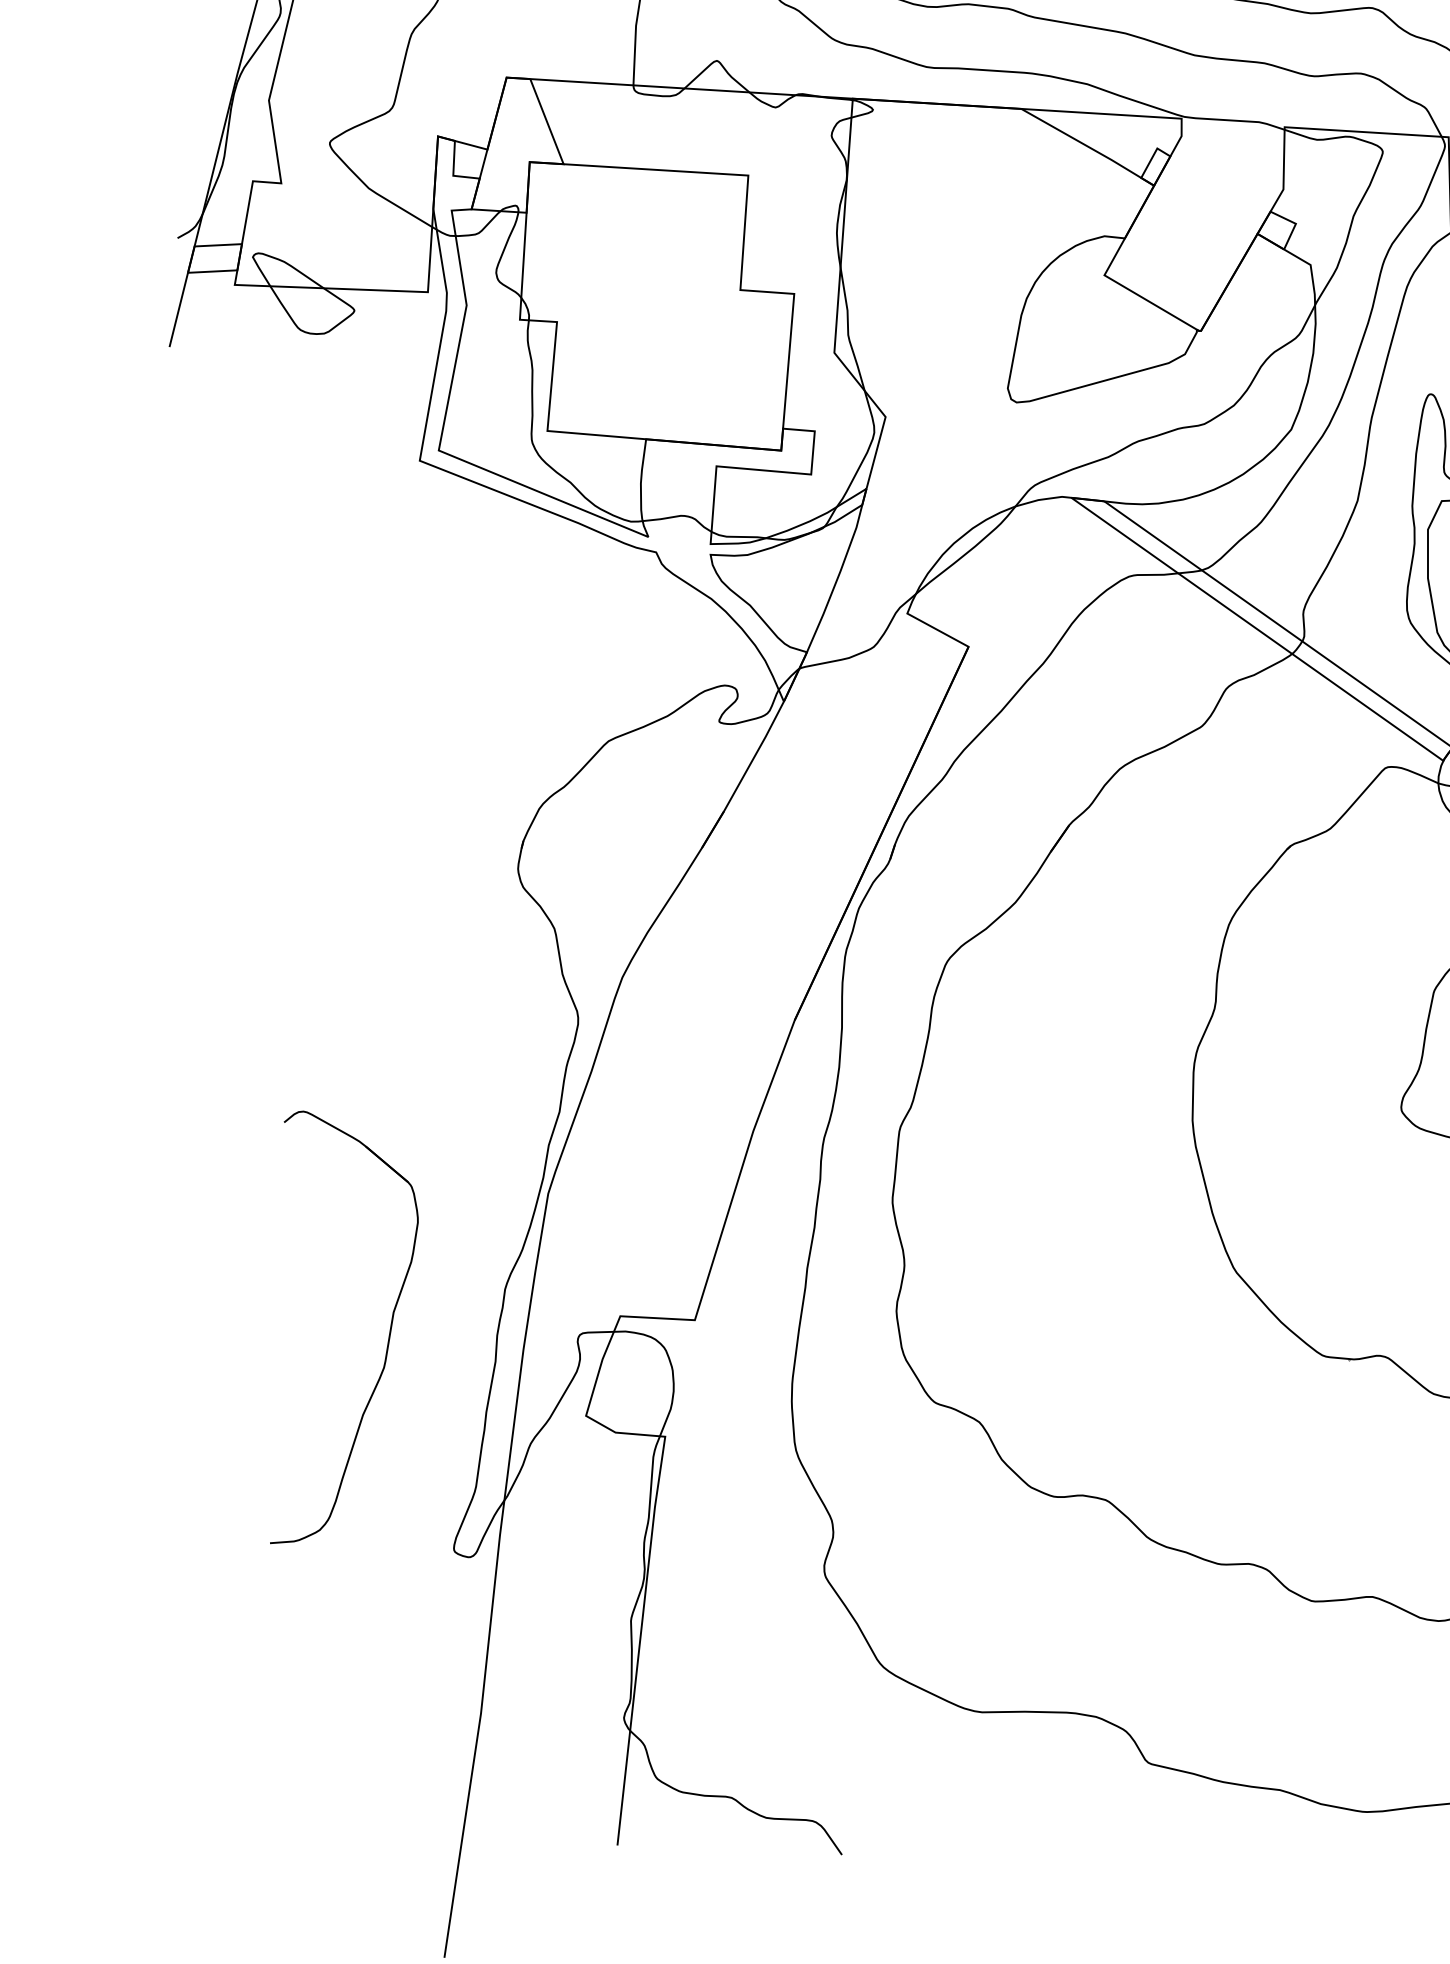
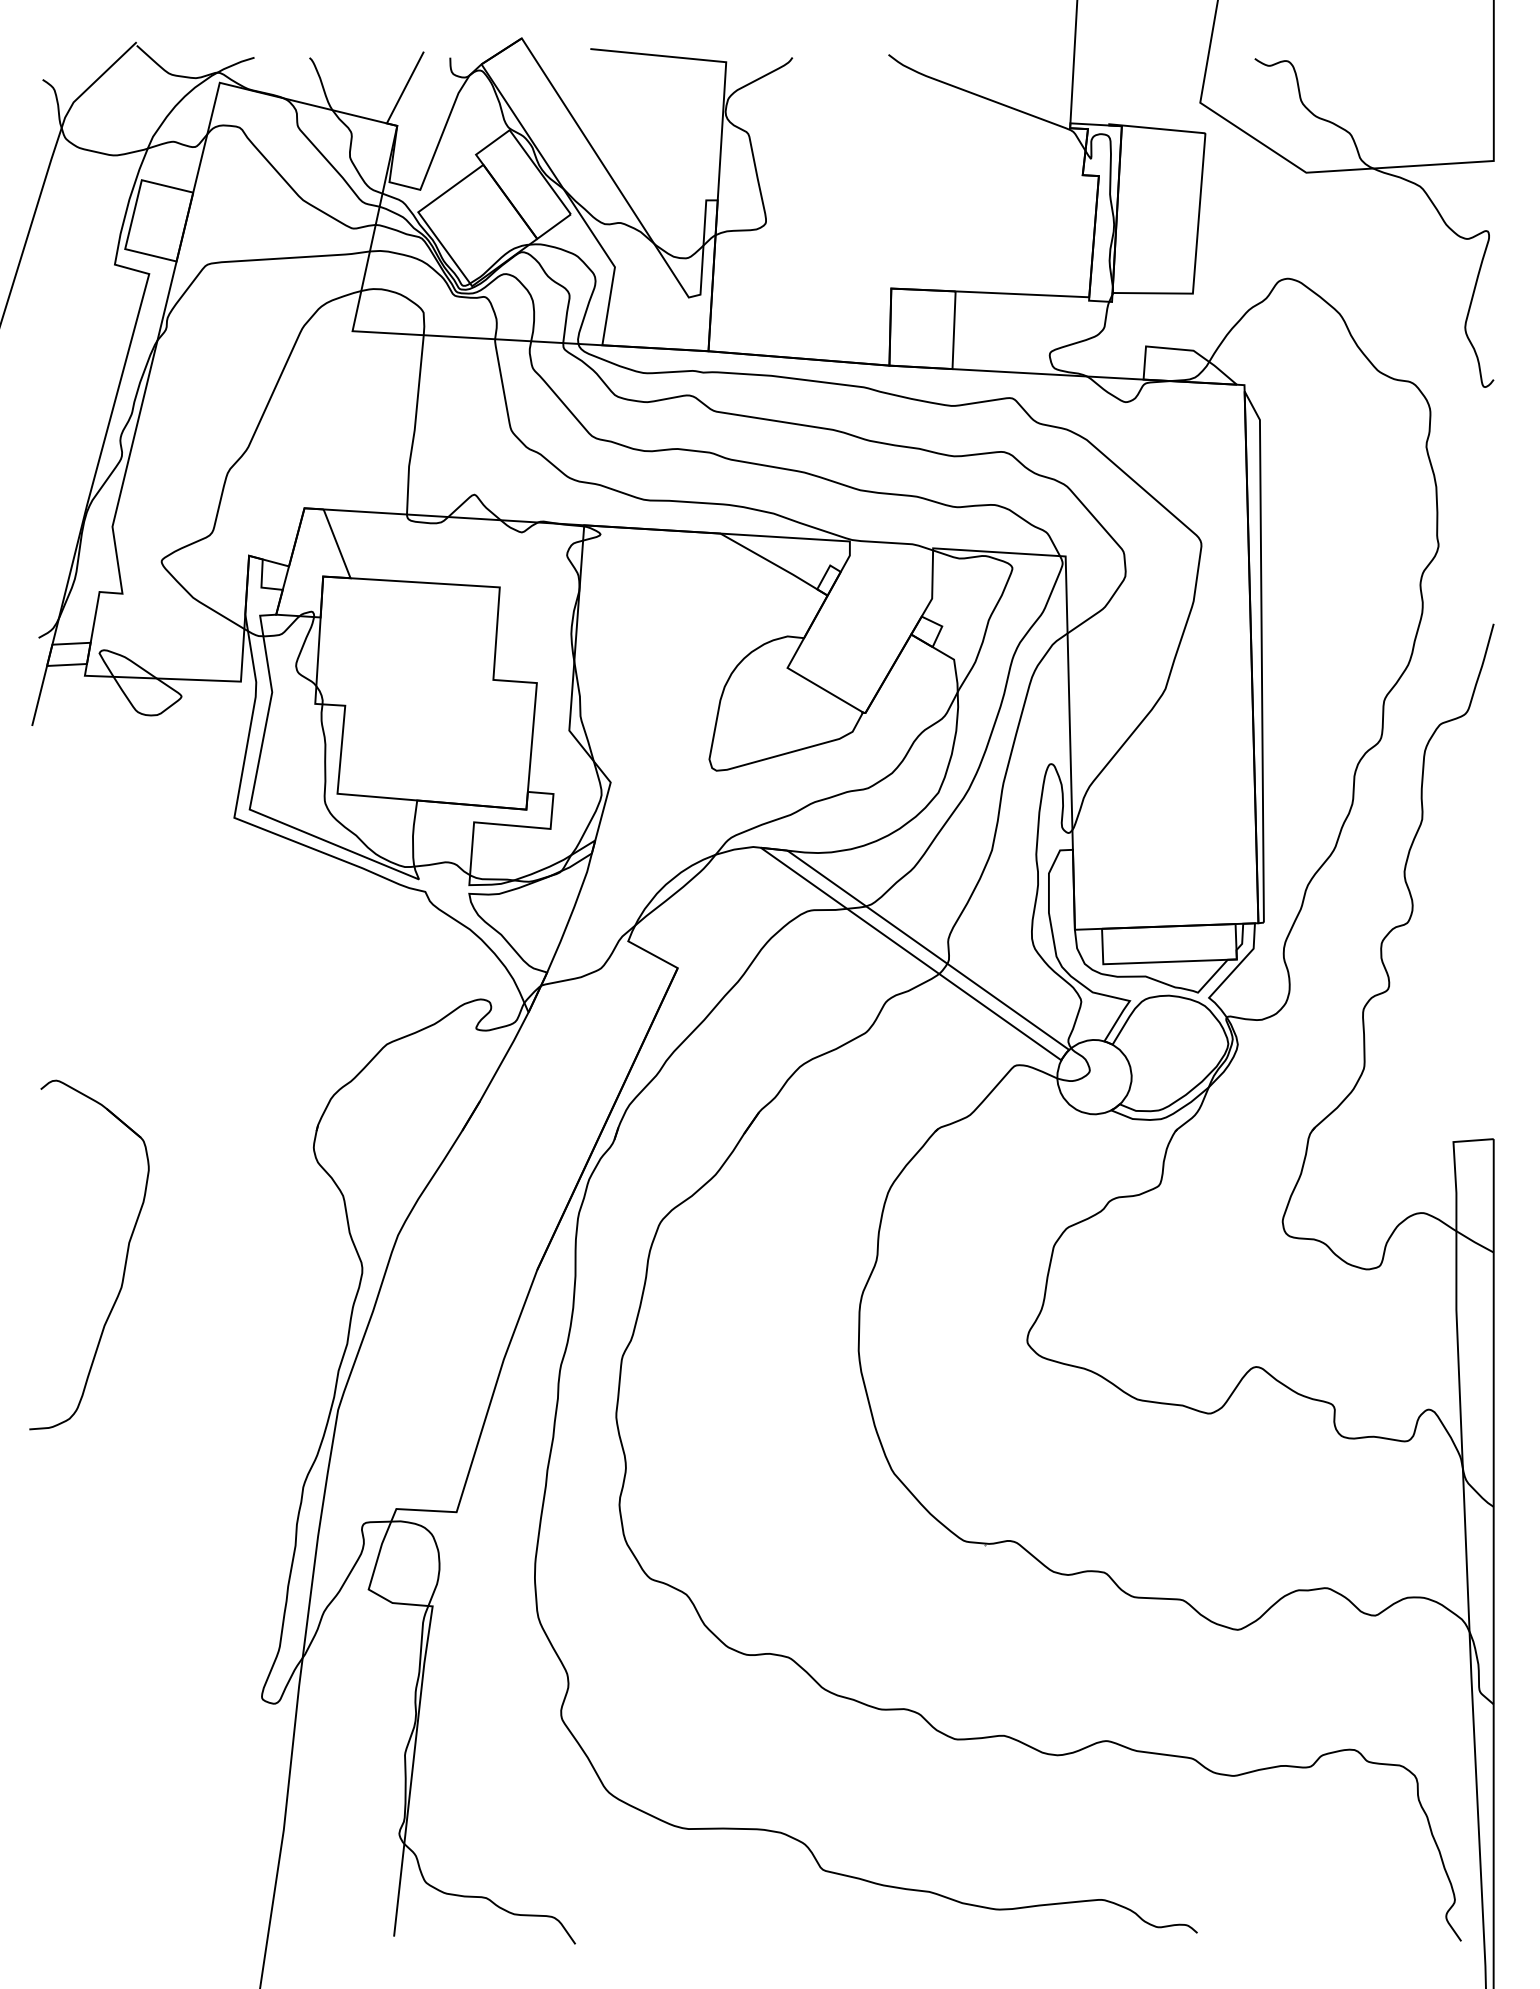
part: (389, 1330) -> (125, 1257), moved

